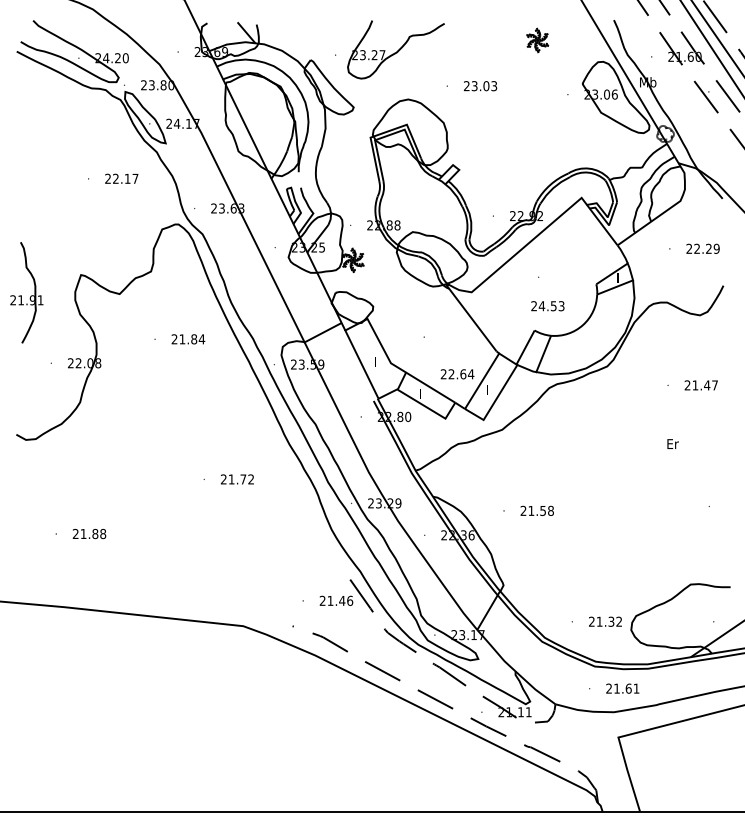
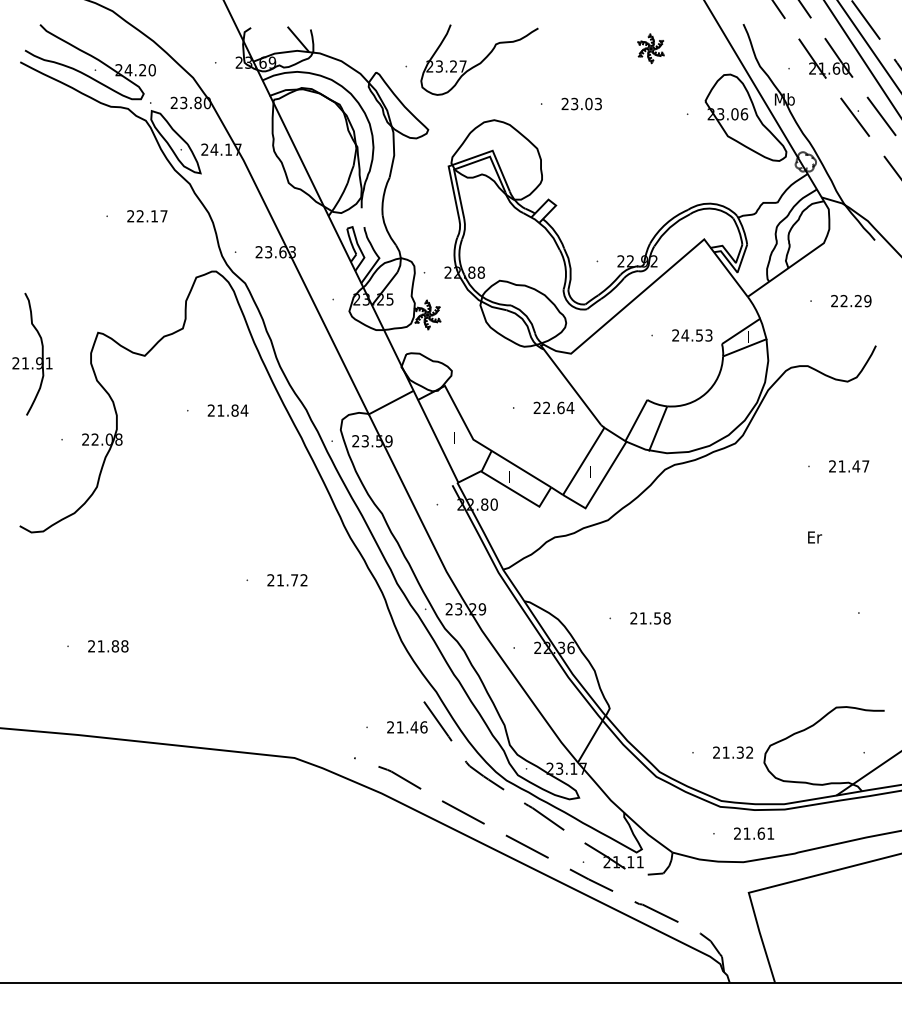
text: (547, 306) -> (692, 335), moved
text: (457, 373) -> (553, 407), moved

